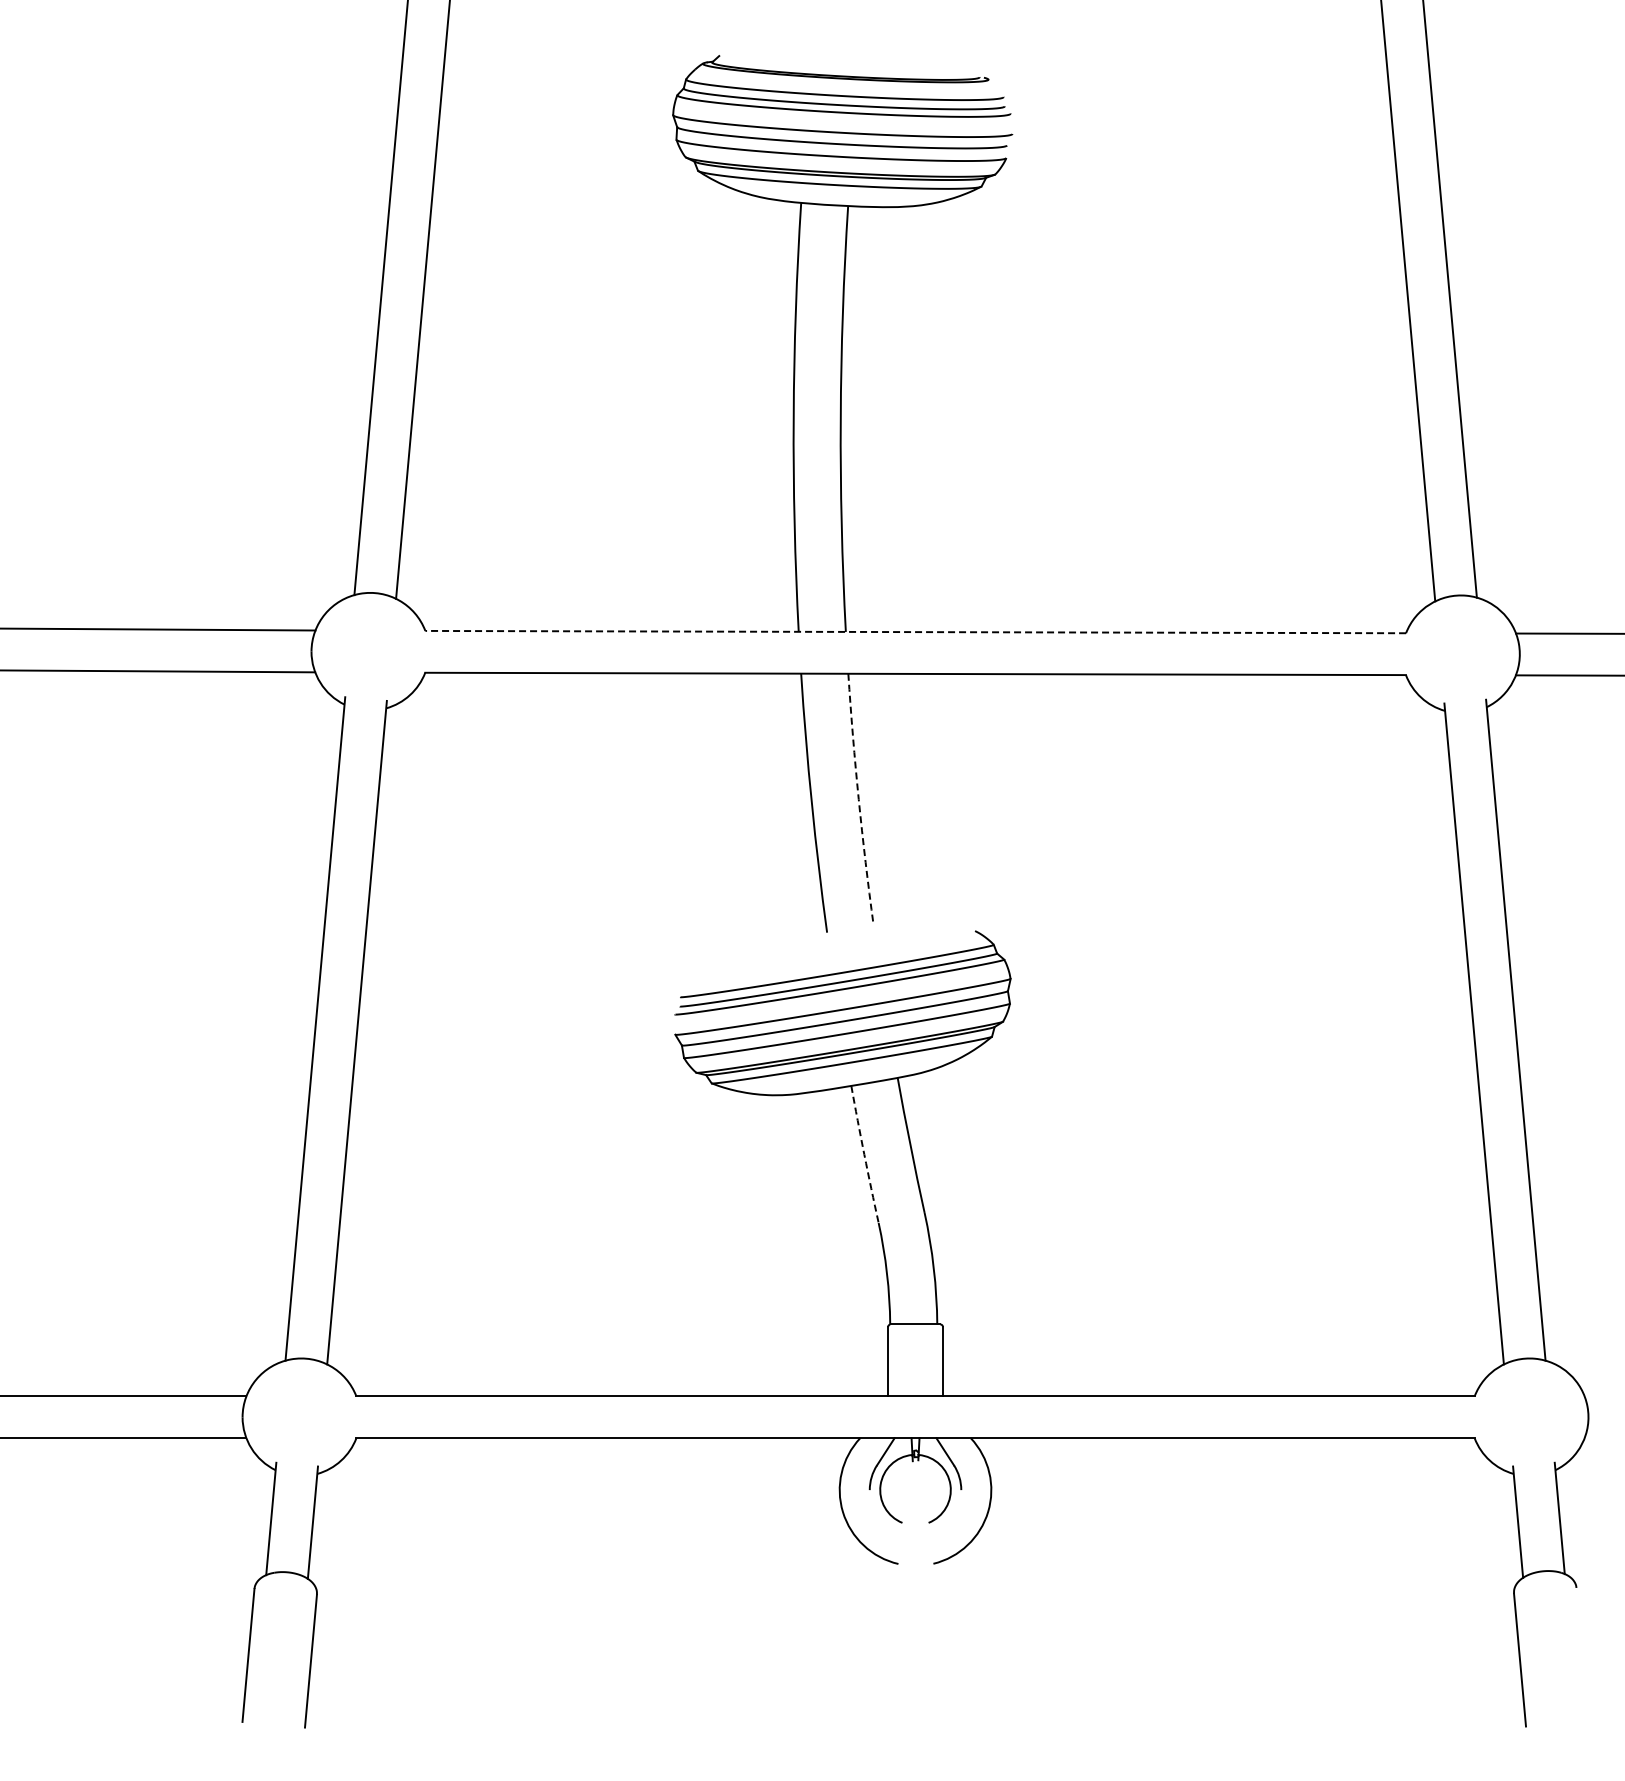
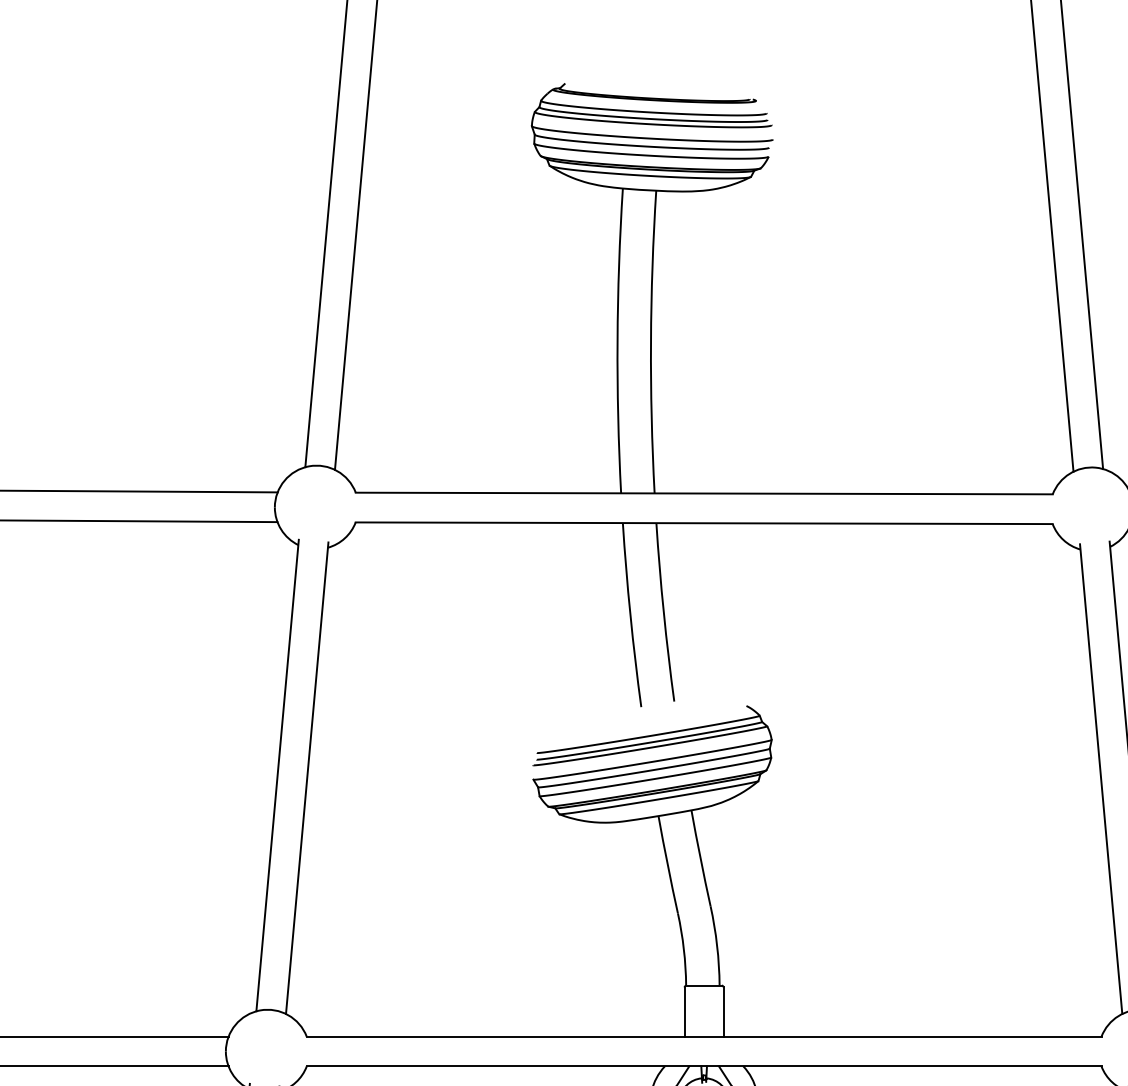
line: (915, 632) -> (704, 493), dashed -> solid
arc: (858, 799) -> (663, 612), dashed -> solid
arc: (864, 1154) -> (667, 864), dashed -> solid

